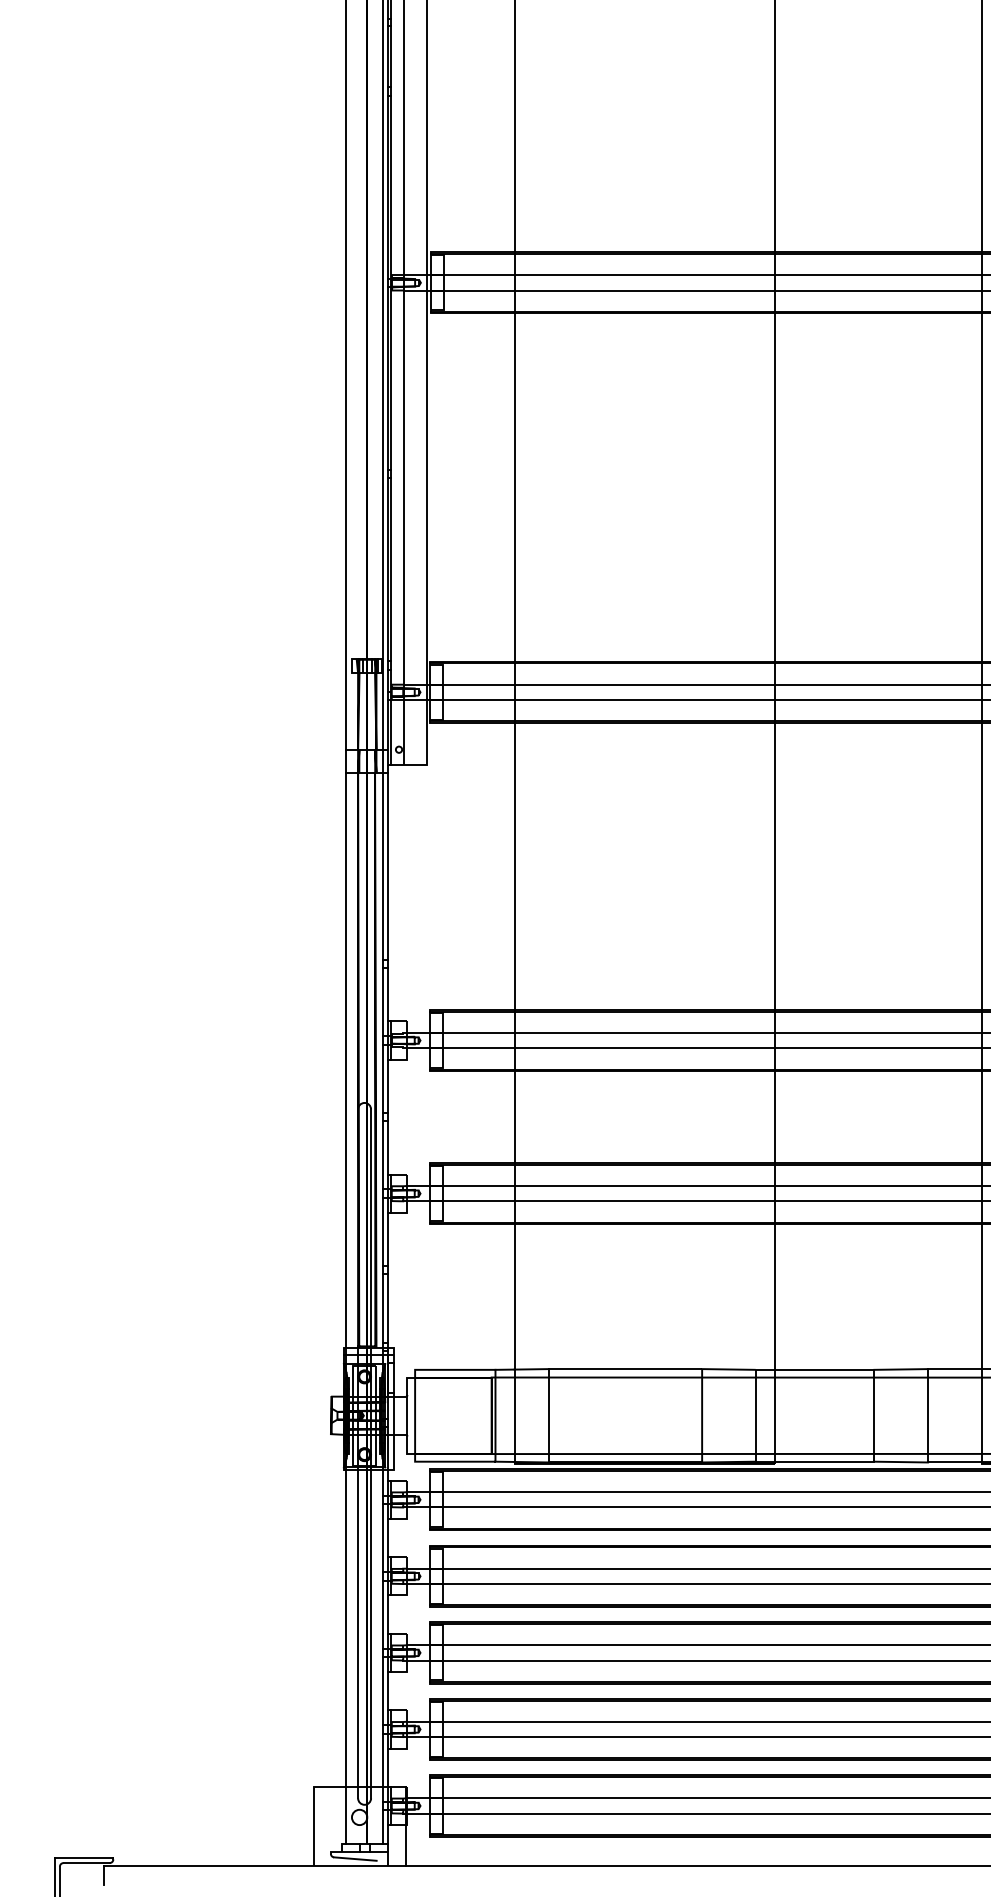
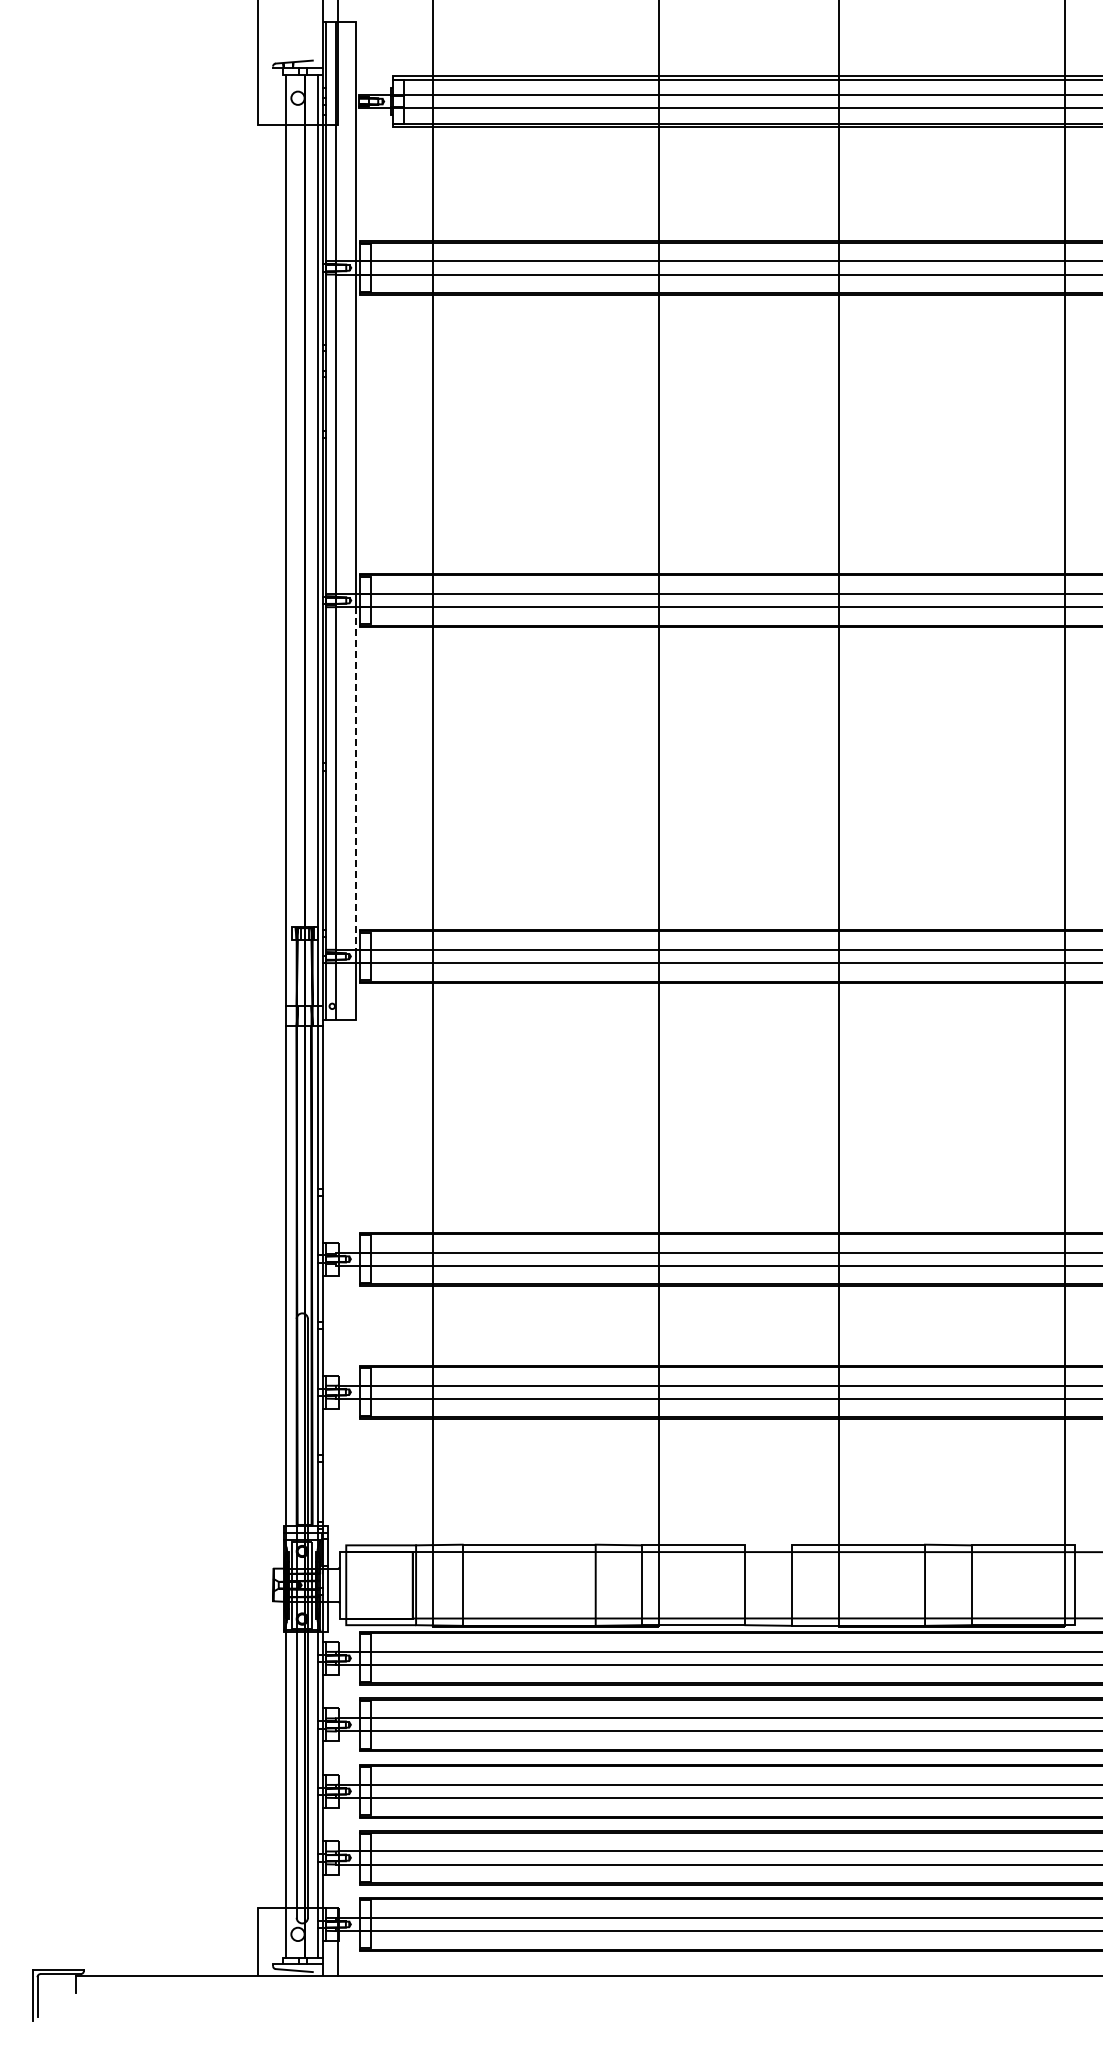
line: (426, 488) -> (356, 779), solid -> dashed
line: (900, 1368) -> (768, 1544), removed

